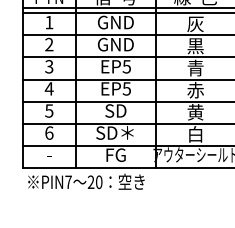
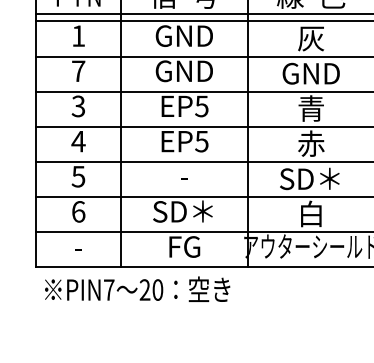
text: (49, 44) -> (78, 70), 2 -> 7
text: (195, 46) -> (311, 74), 黒 -> GND
text: (115, 110) -> (183, 175), SD -> -
text: (194, 112) -> (309, 179), 黄 -> SD＊

